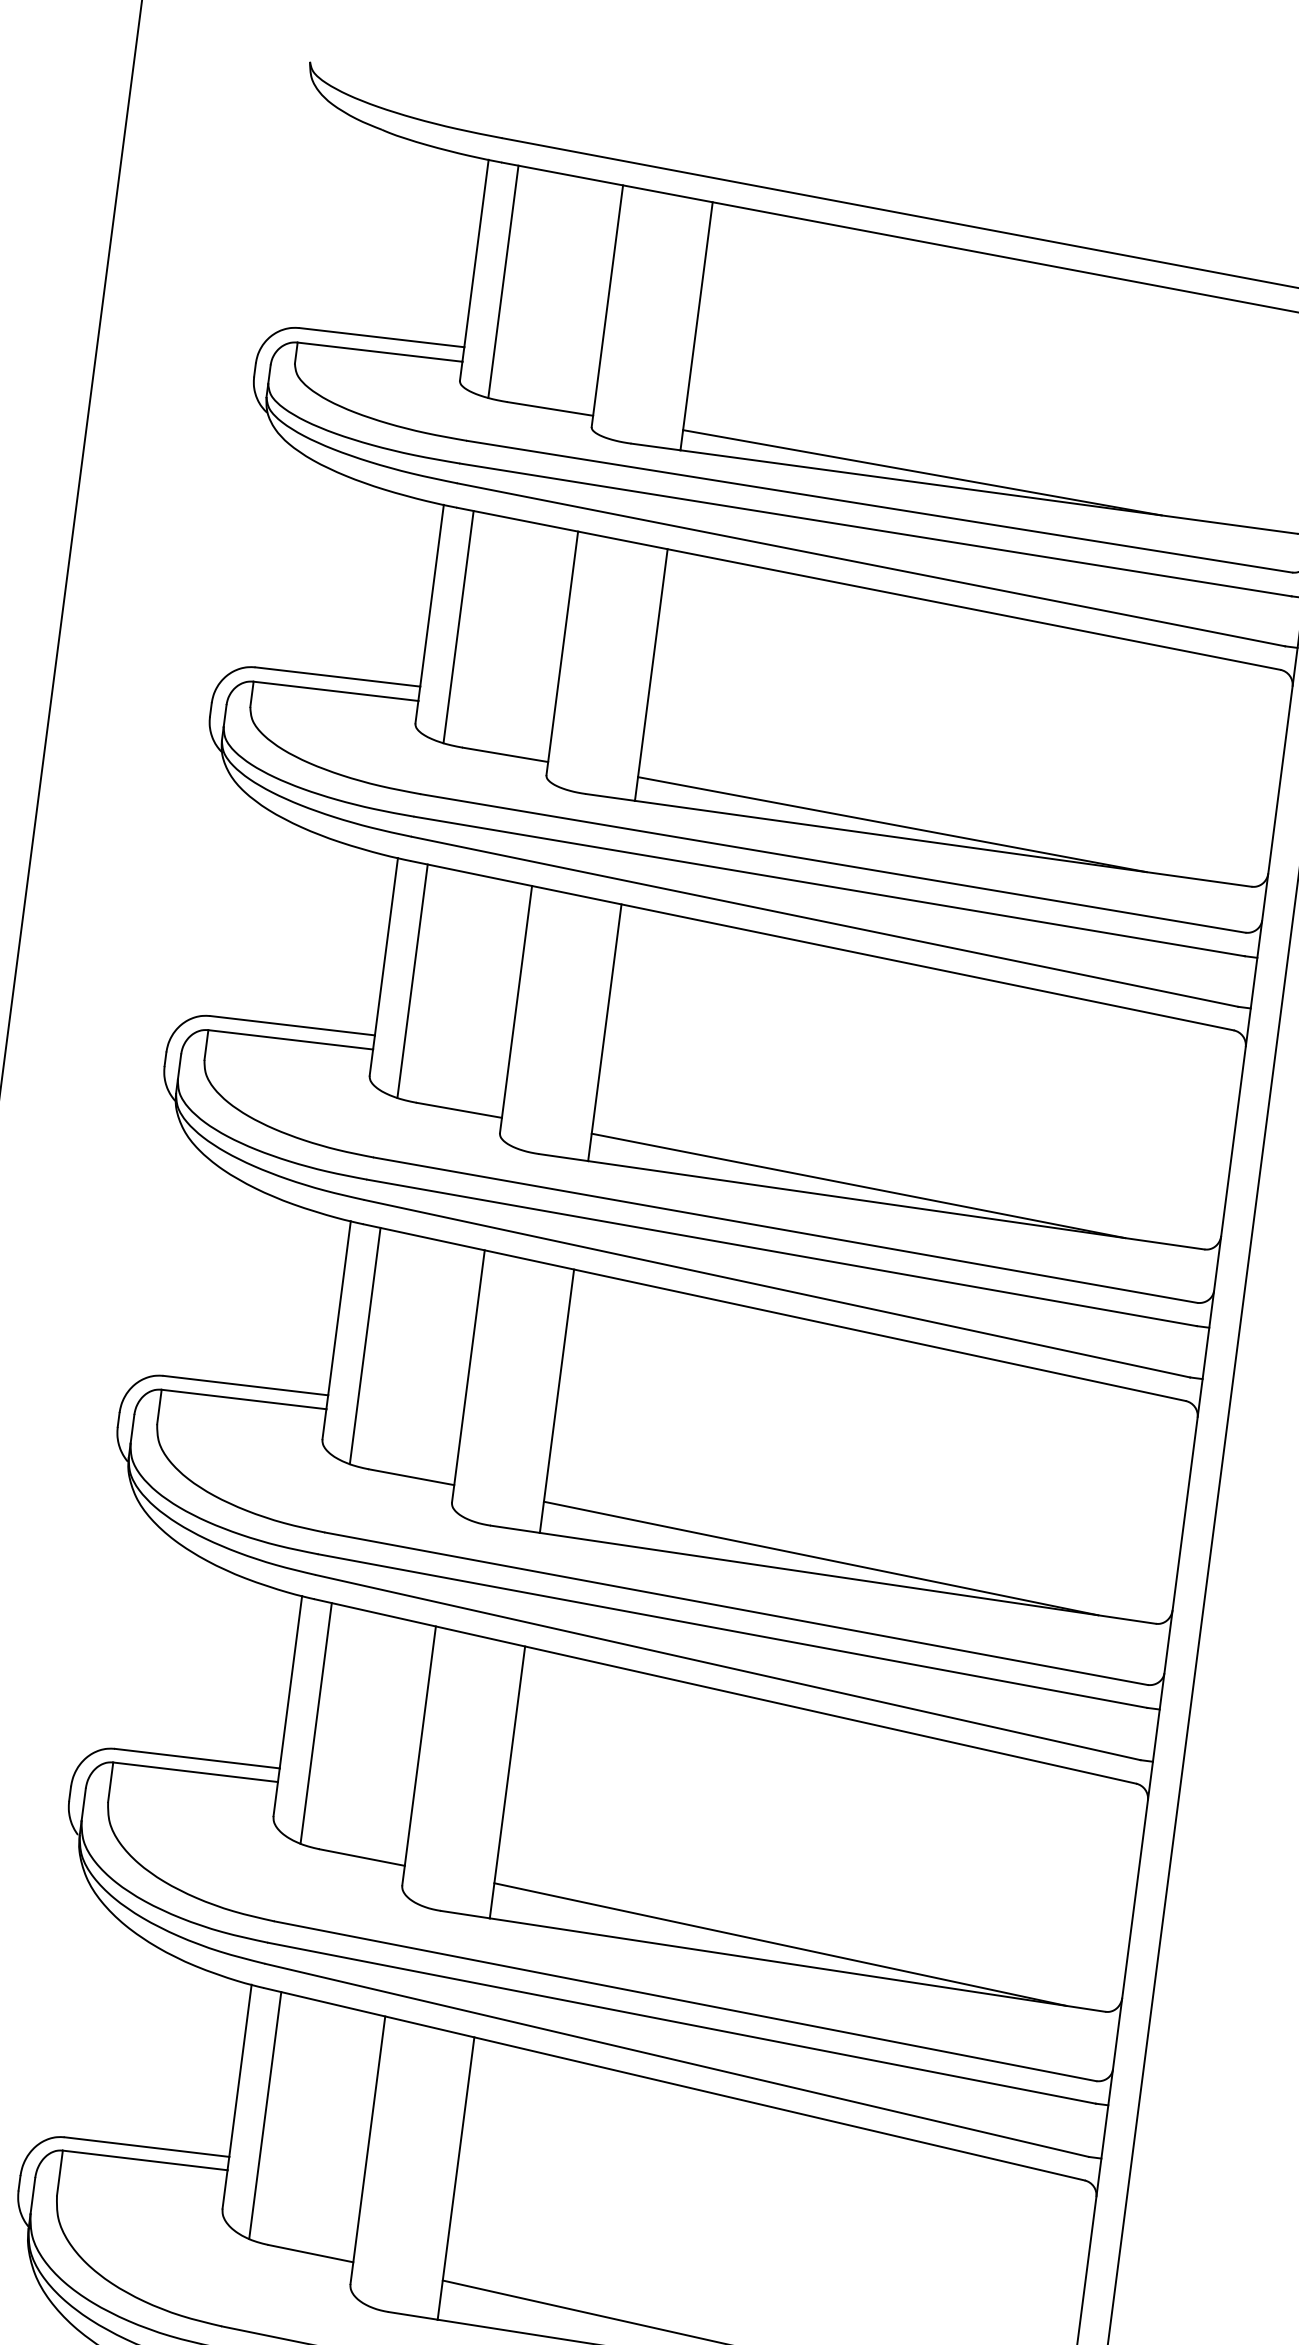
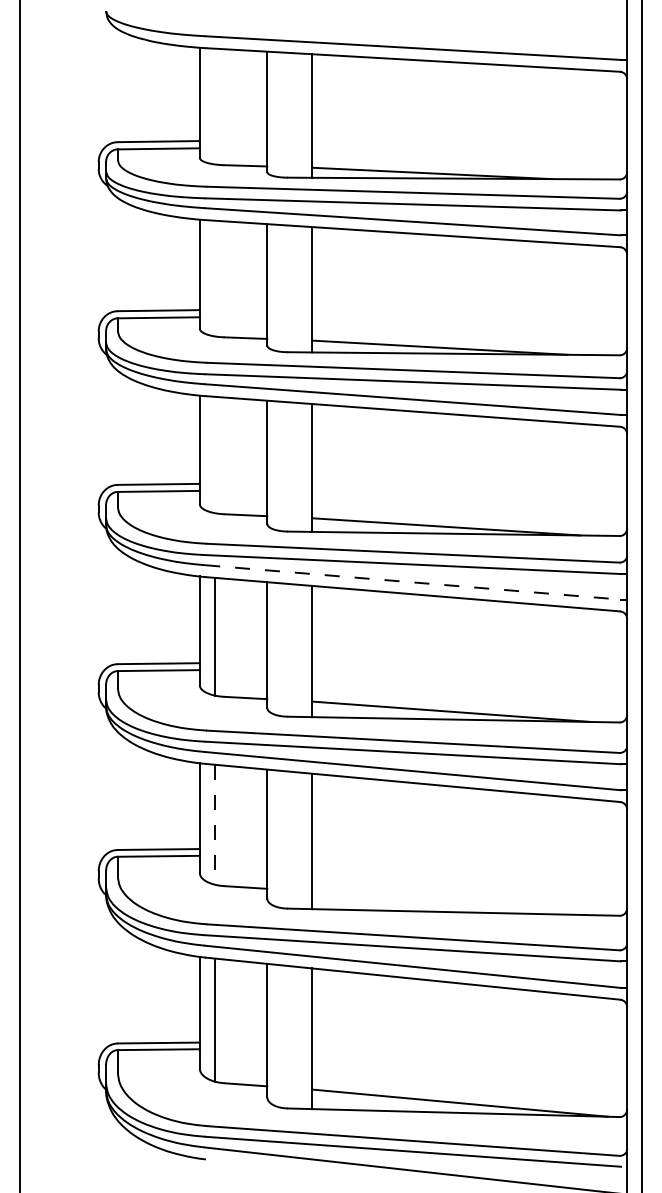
line: (502, 281) -> (214, 106), removed
line: (458, 626) -> (214, 278), removed
line: (412, 980) -> (214, 454), removed
line: (778, 1289) -> (413, 582), solid -> dashed
line: (315, 1722) -> (214, 824), solid -> dashed
line: (780, 1944) -> (456, 903), removed

